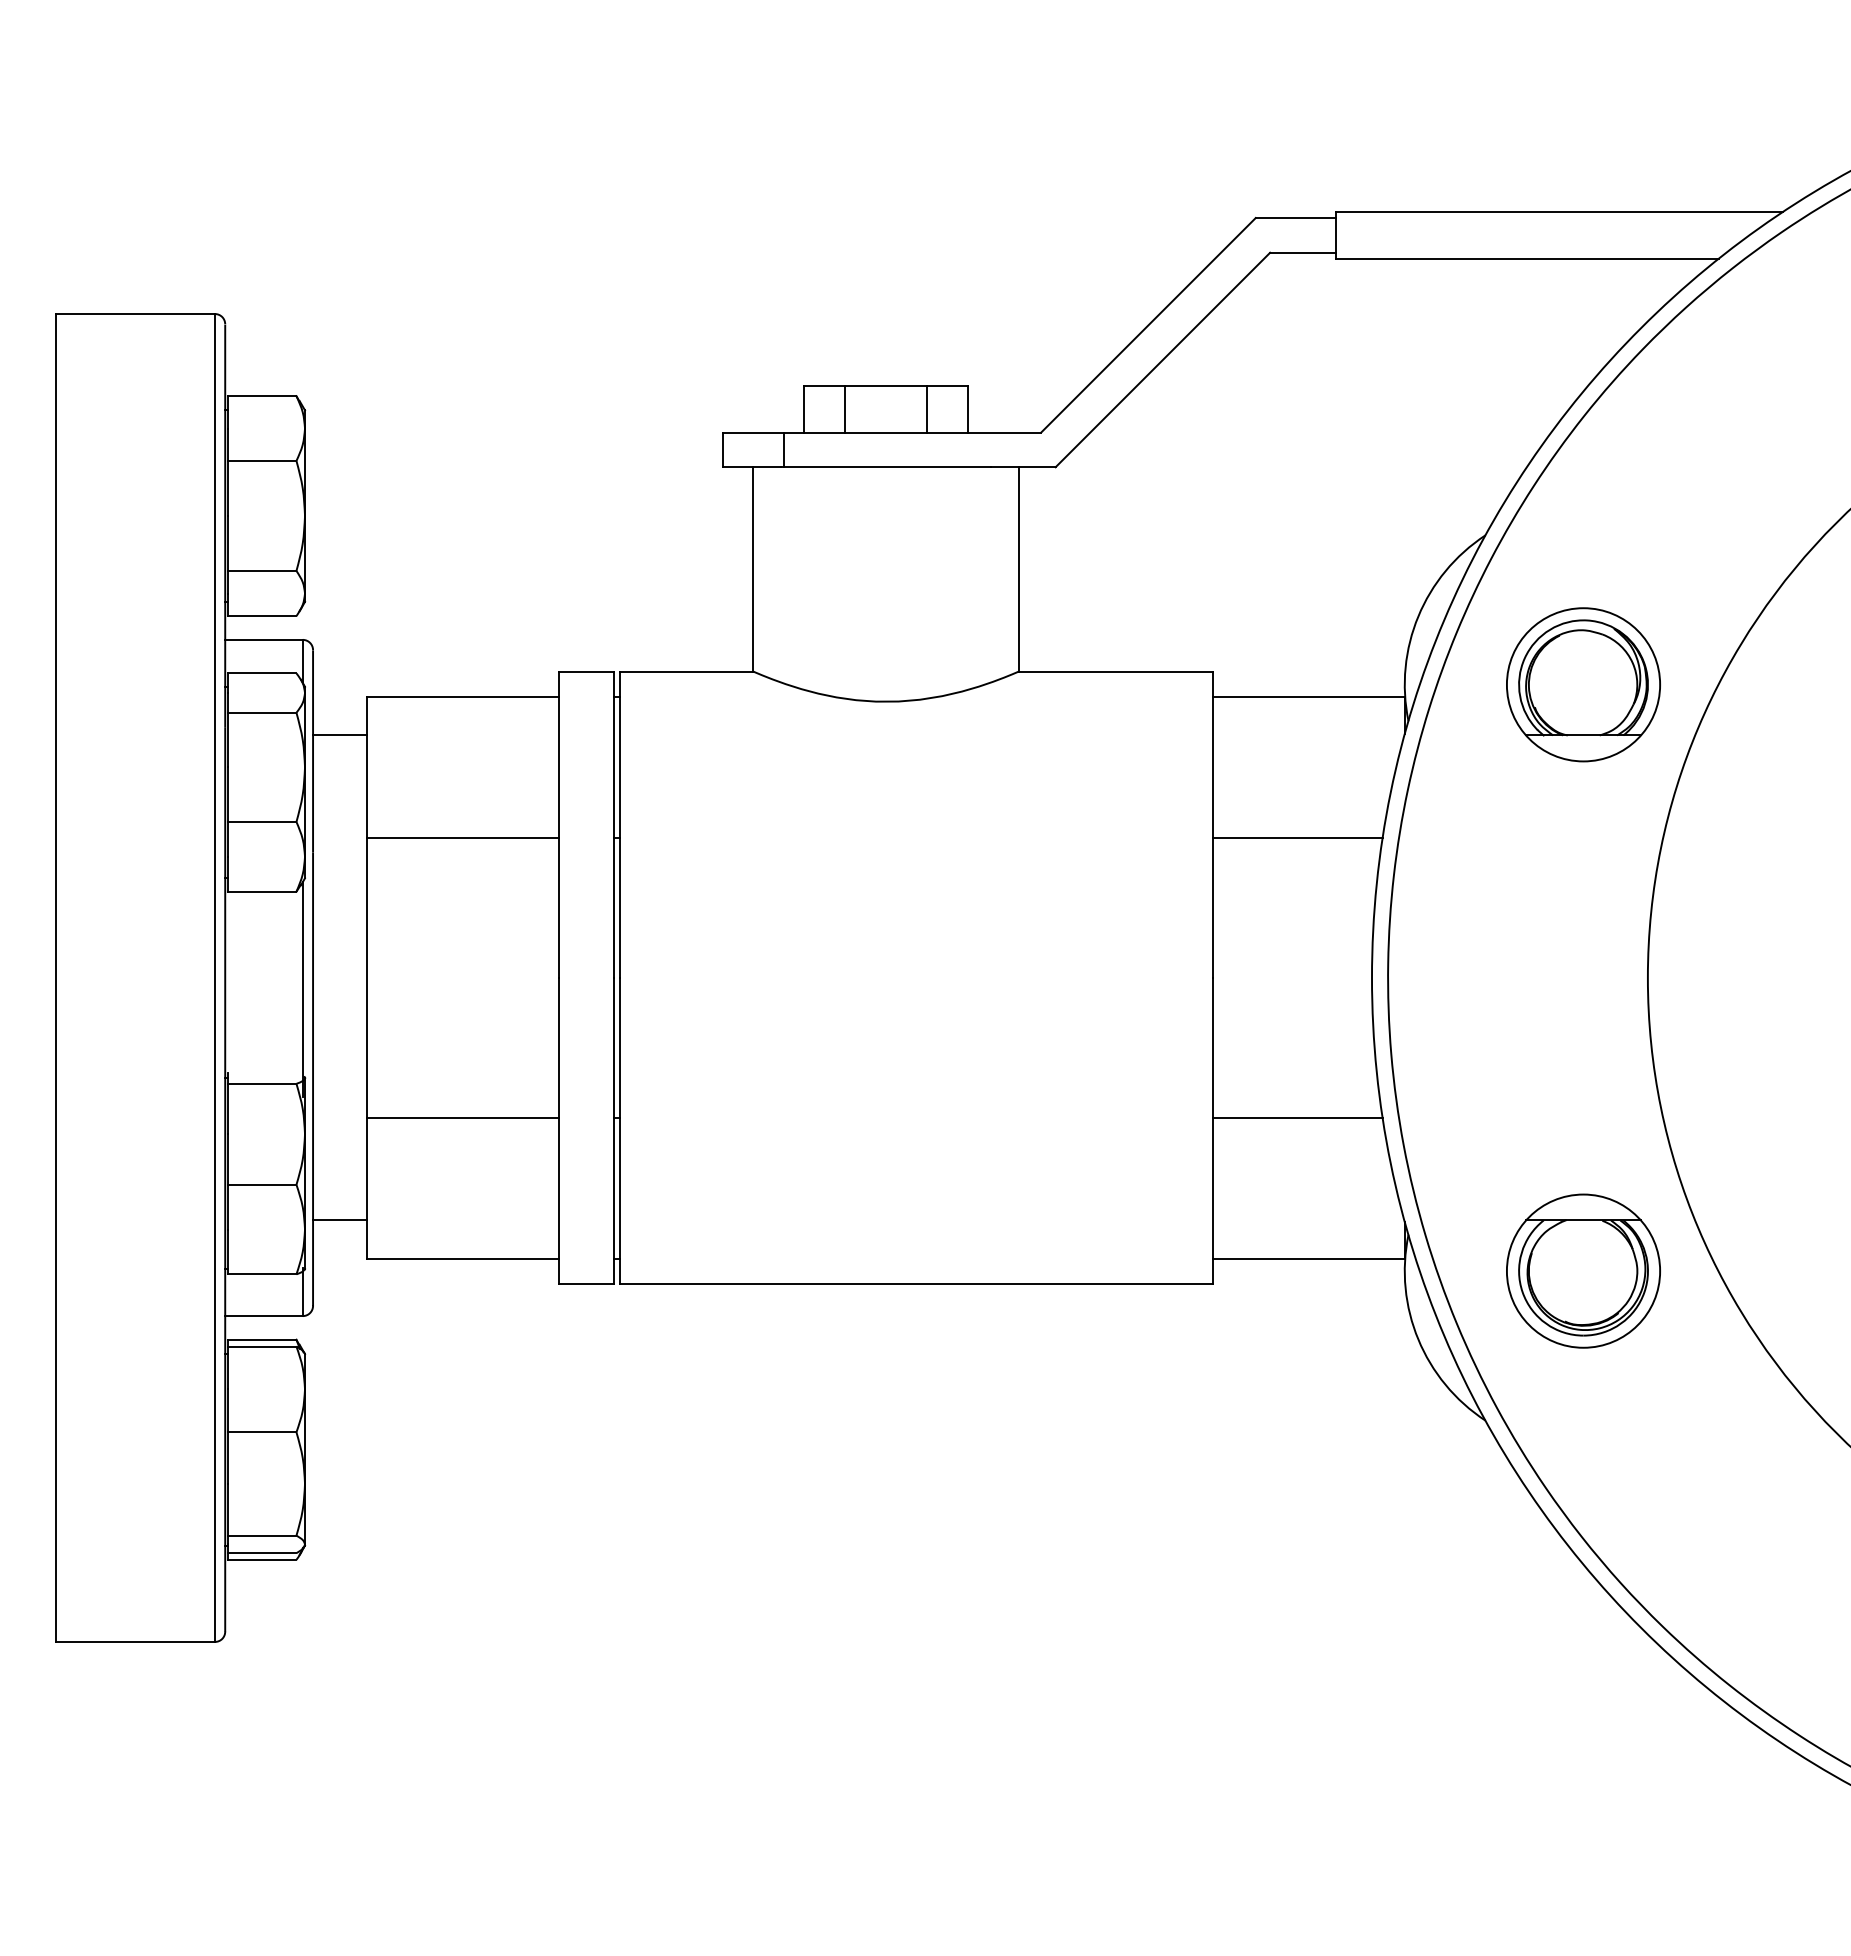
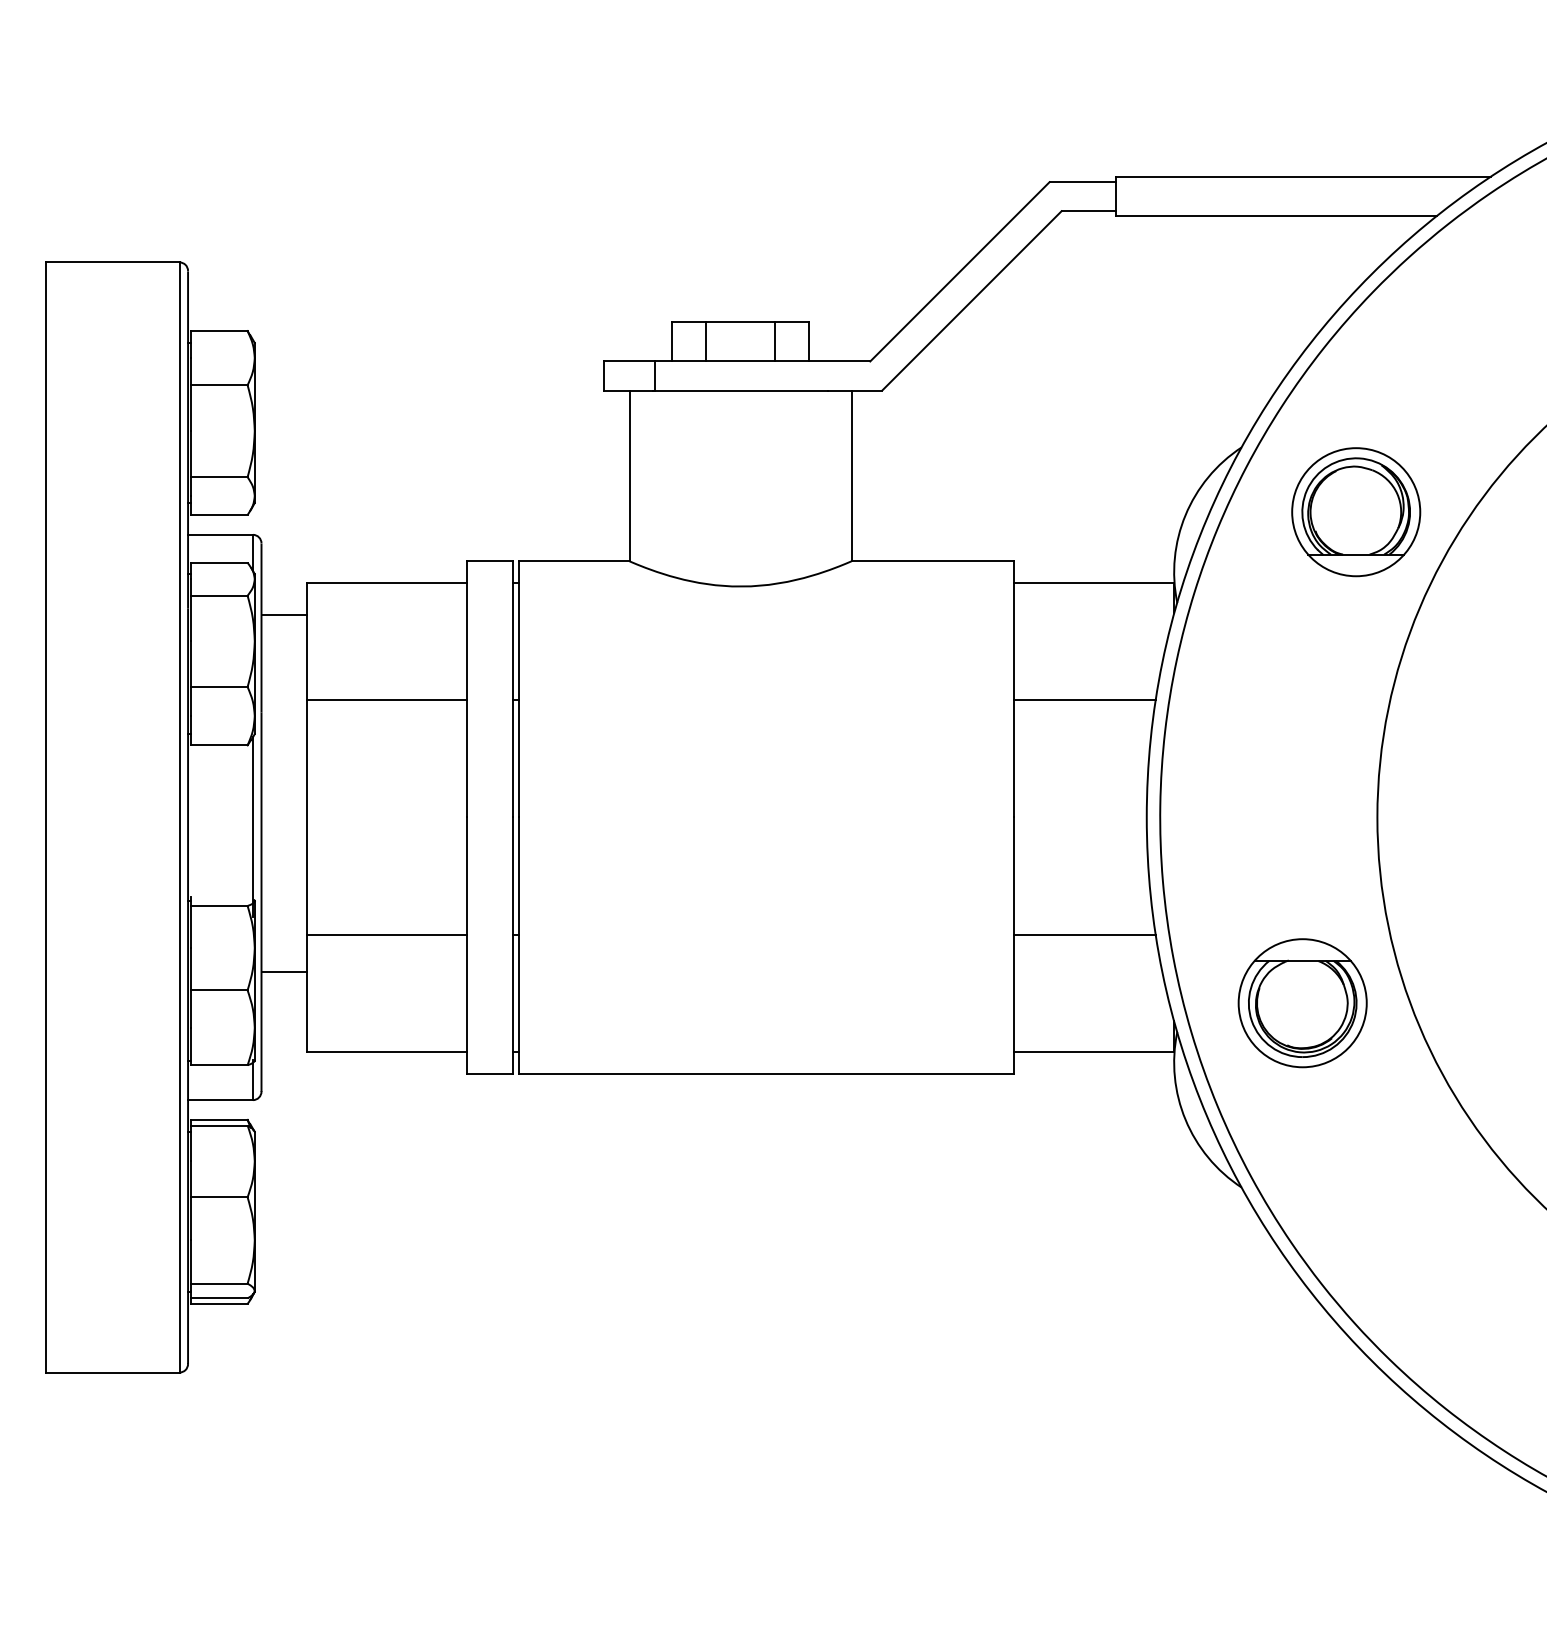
part: (1583, 684) -> (1356, 511), moved
line: (340, 1220) -> (284, 971), moved
part: (1583, 1270) -> (1302, 1002), moved

